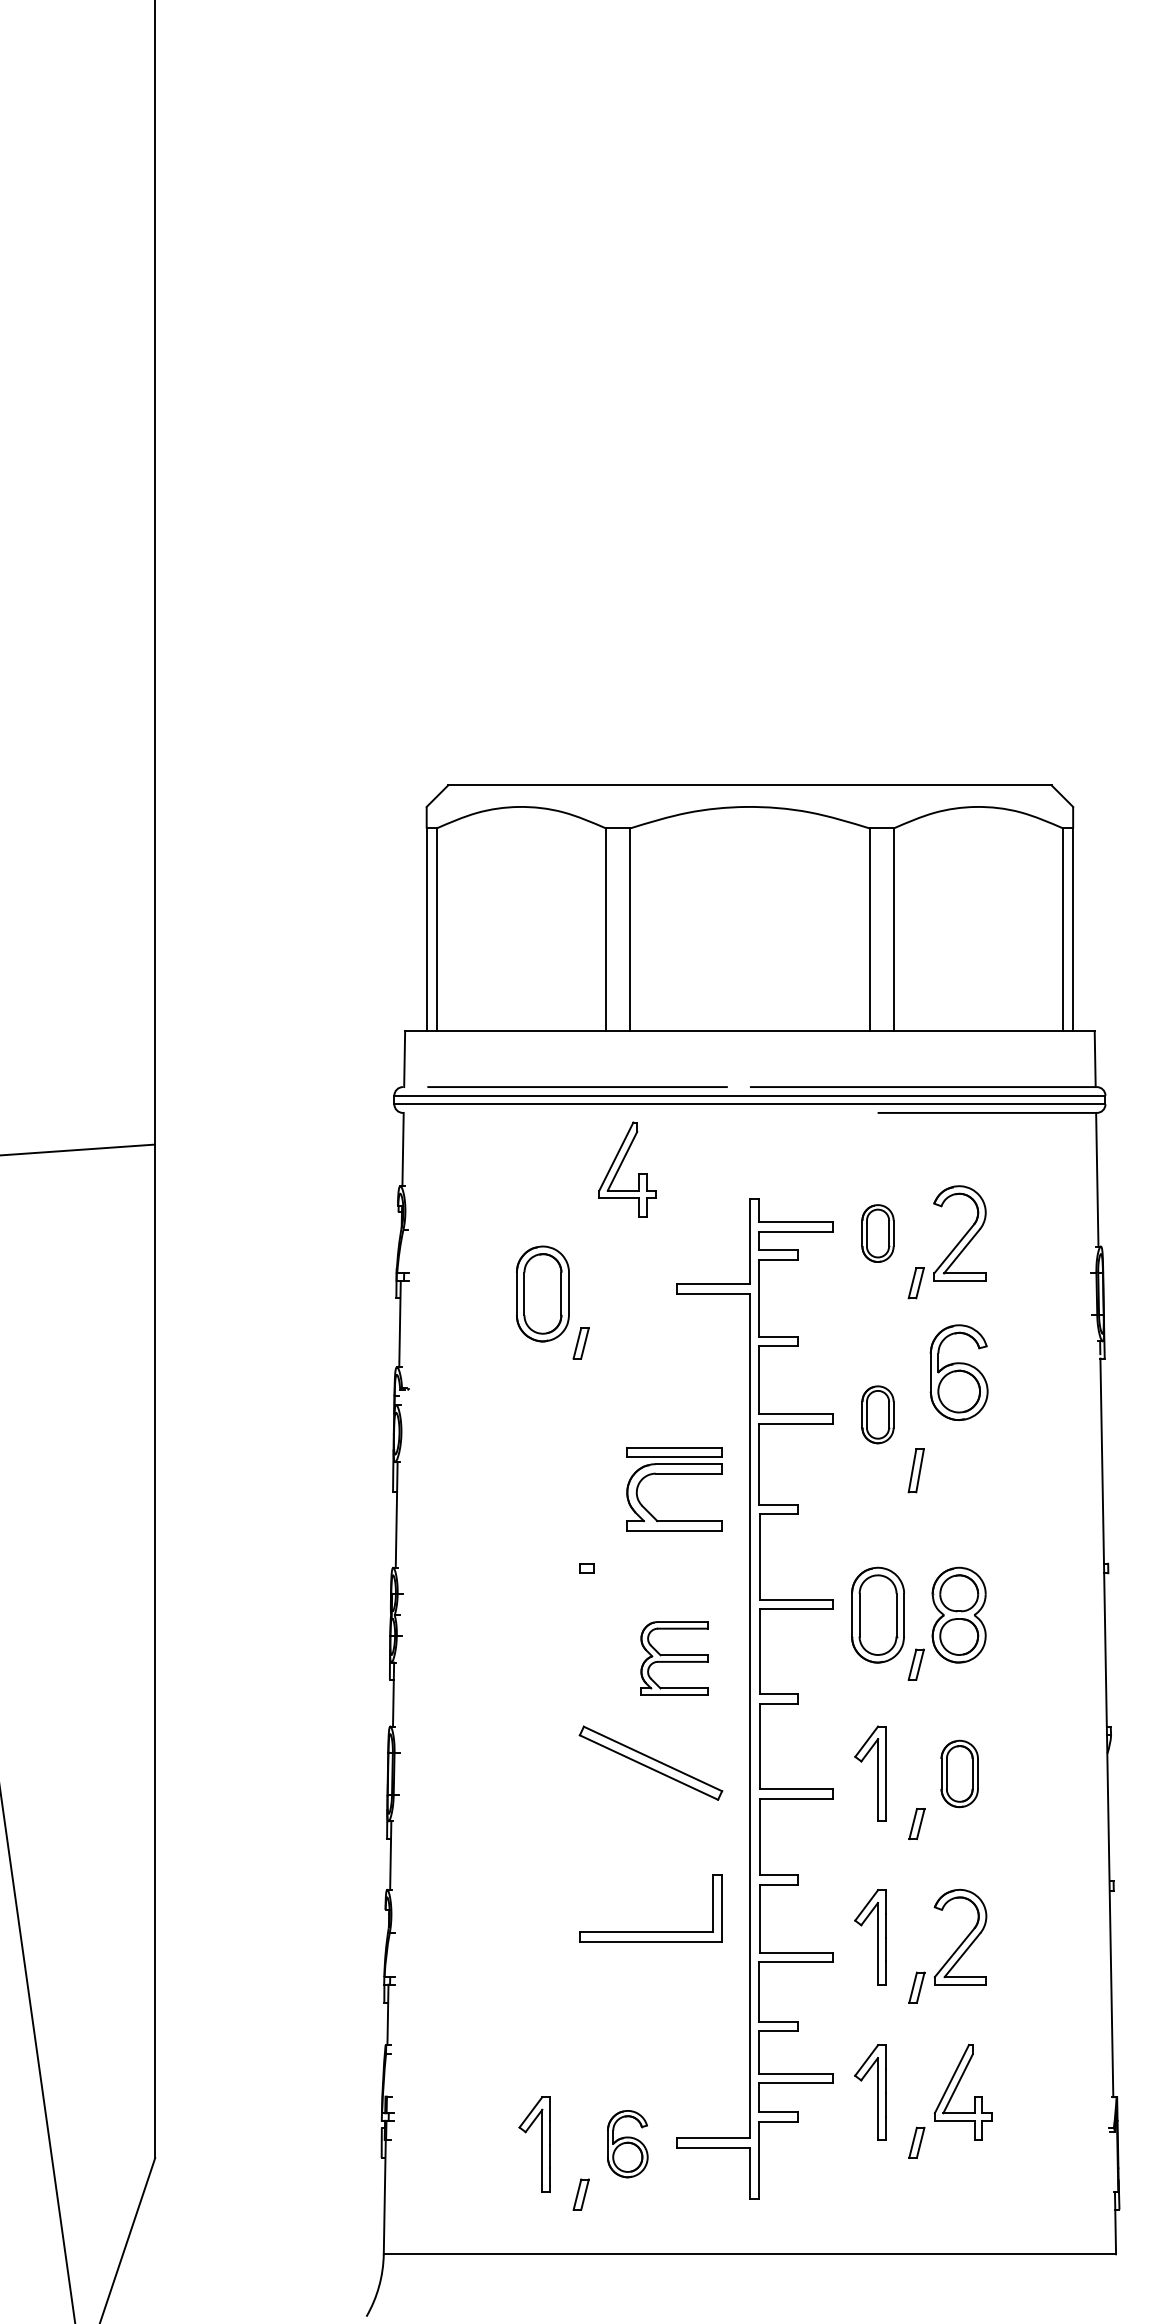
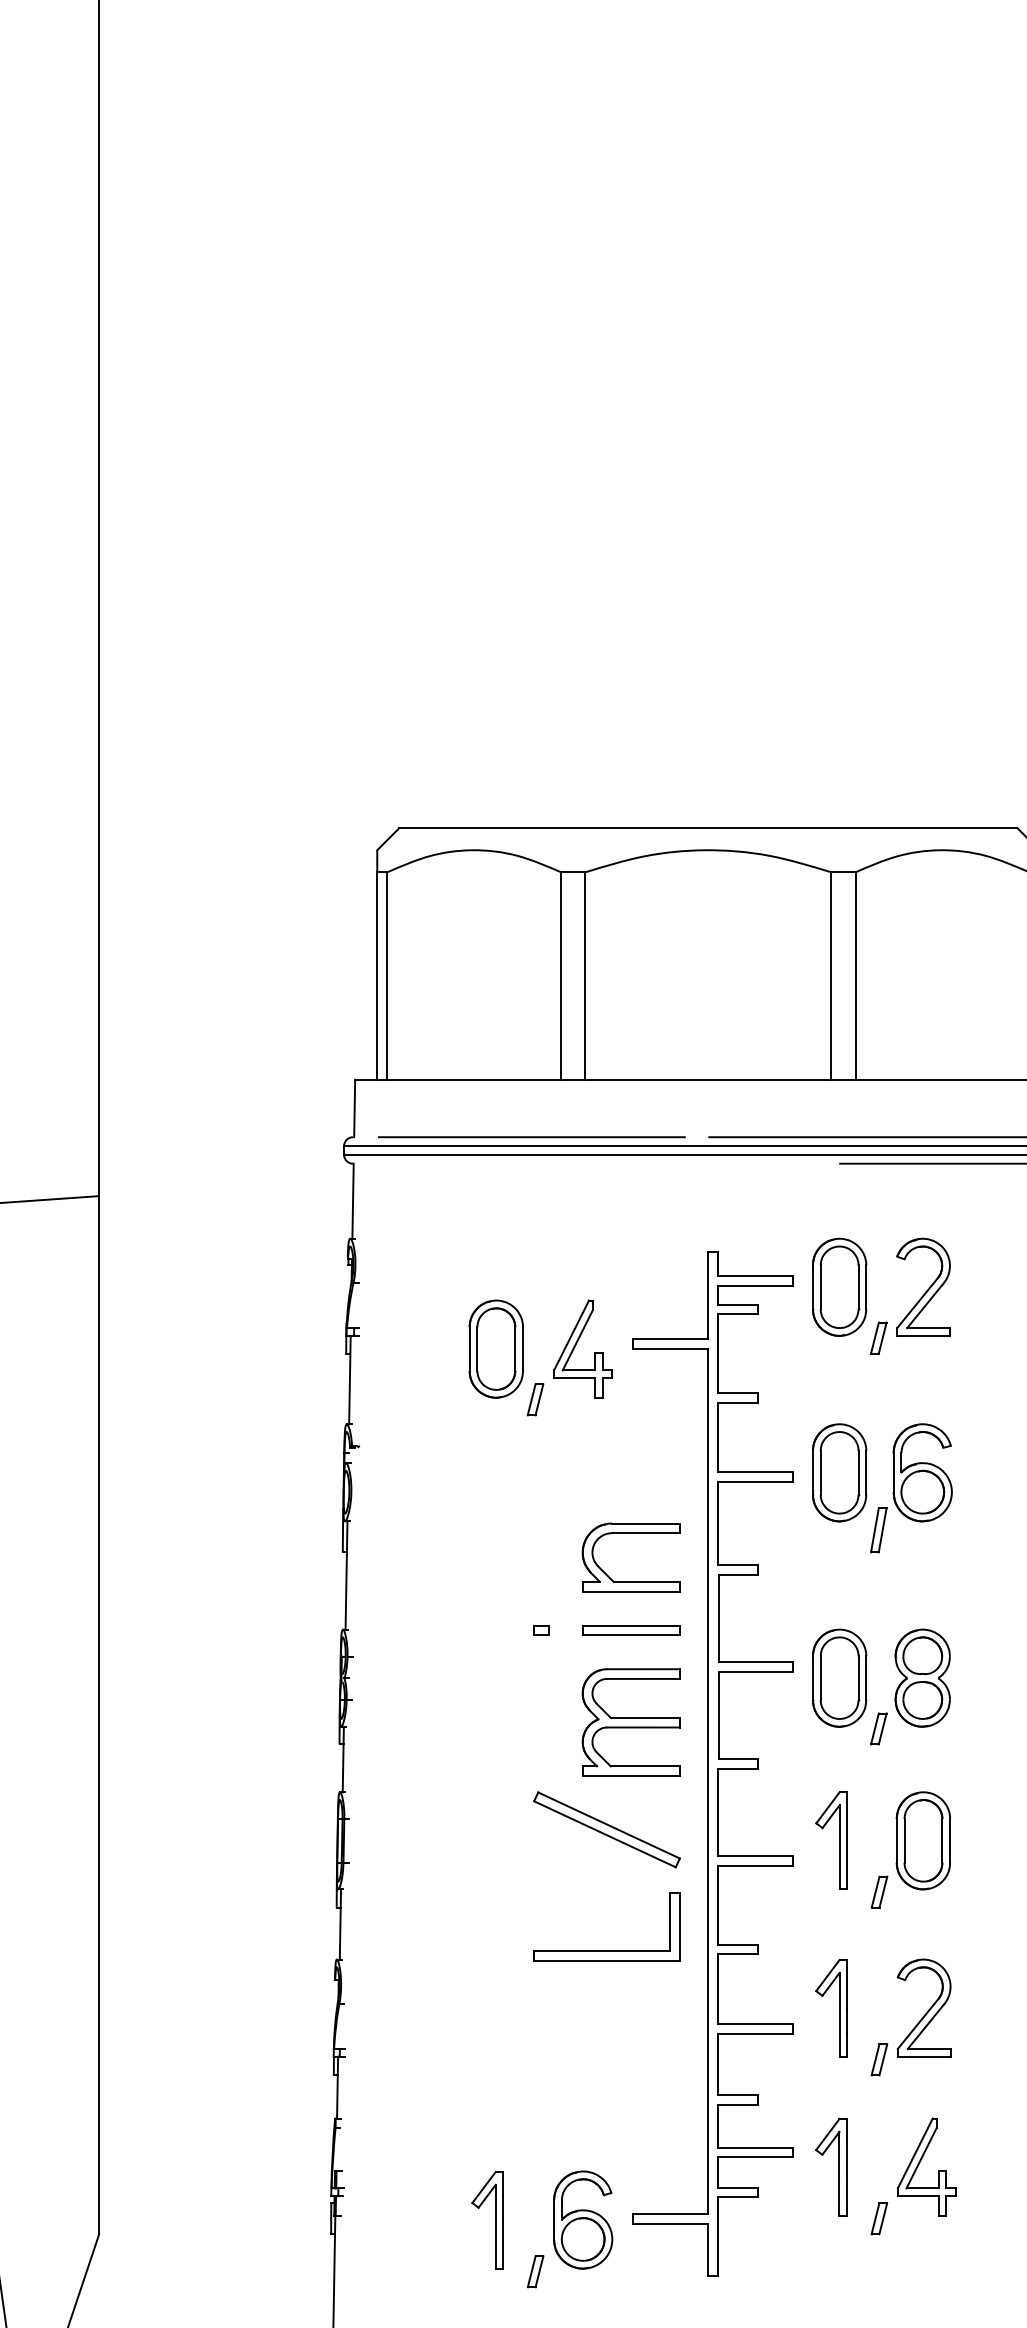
part: (621, 1165) -> (576, 1344), moved
part: (877, 1233) -> (839, 1287), size x1.67
part: (958, 1372) -> (922, 1472), moved
part: (877, 1414) -> (839, 1472), size x1.67
part: (674, 1452) -> (631, 1630), moved
part: (674, 1658) -> (631, 1722), size x1.43
part: (959, 1773) -> (923, 1840), size x1.43
part: (650, 1931) -> (606, 1949), moved
part: (627, 2143) -> (582, 2219), size x1.43

